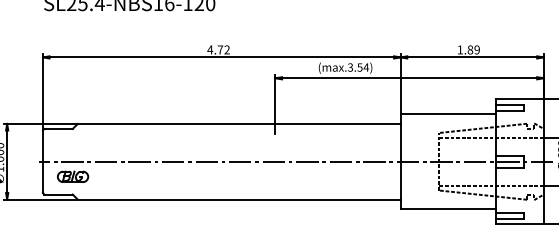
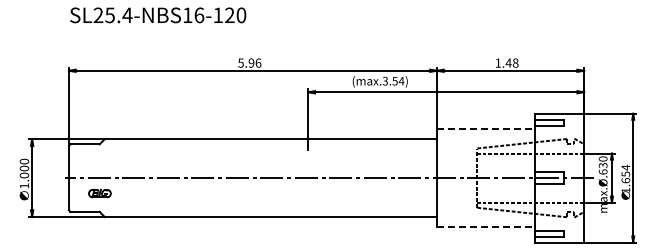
text: (218, 49) -> (249, 62), 4.72 -> 5.96
text: (473, 49) -> (511, 62), 1.89 -> 1.48
line: (448, 114) -> (486, 129), solid -> dashed
part: (72, 176) -> (99, 193), size x0.7
line: (448, 209) -> (486, 227), solid -> dashed

